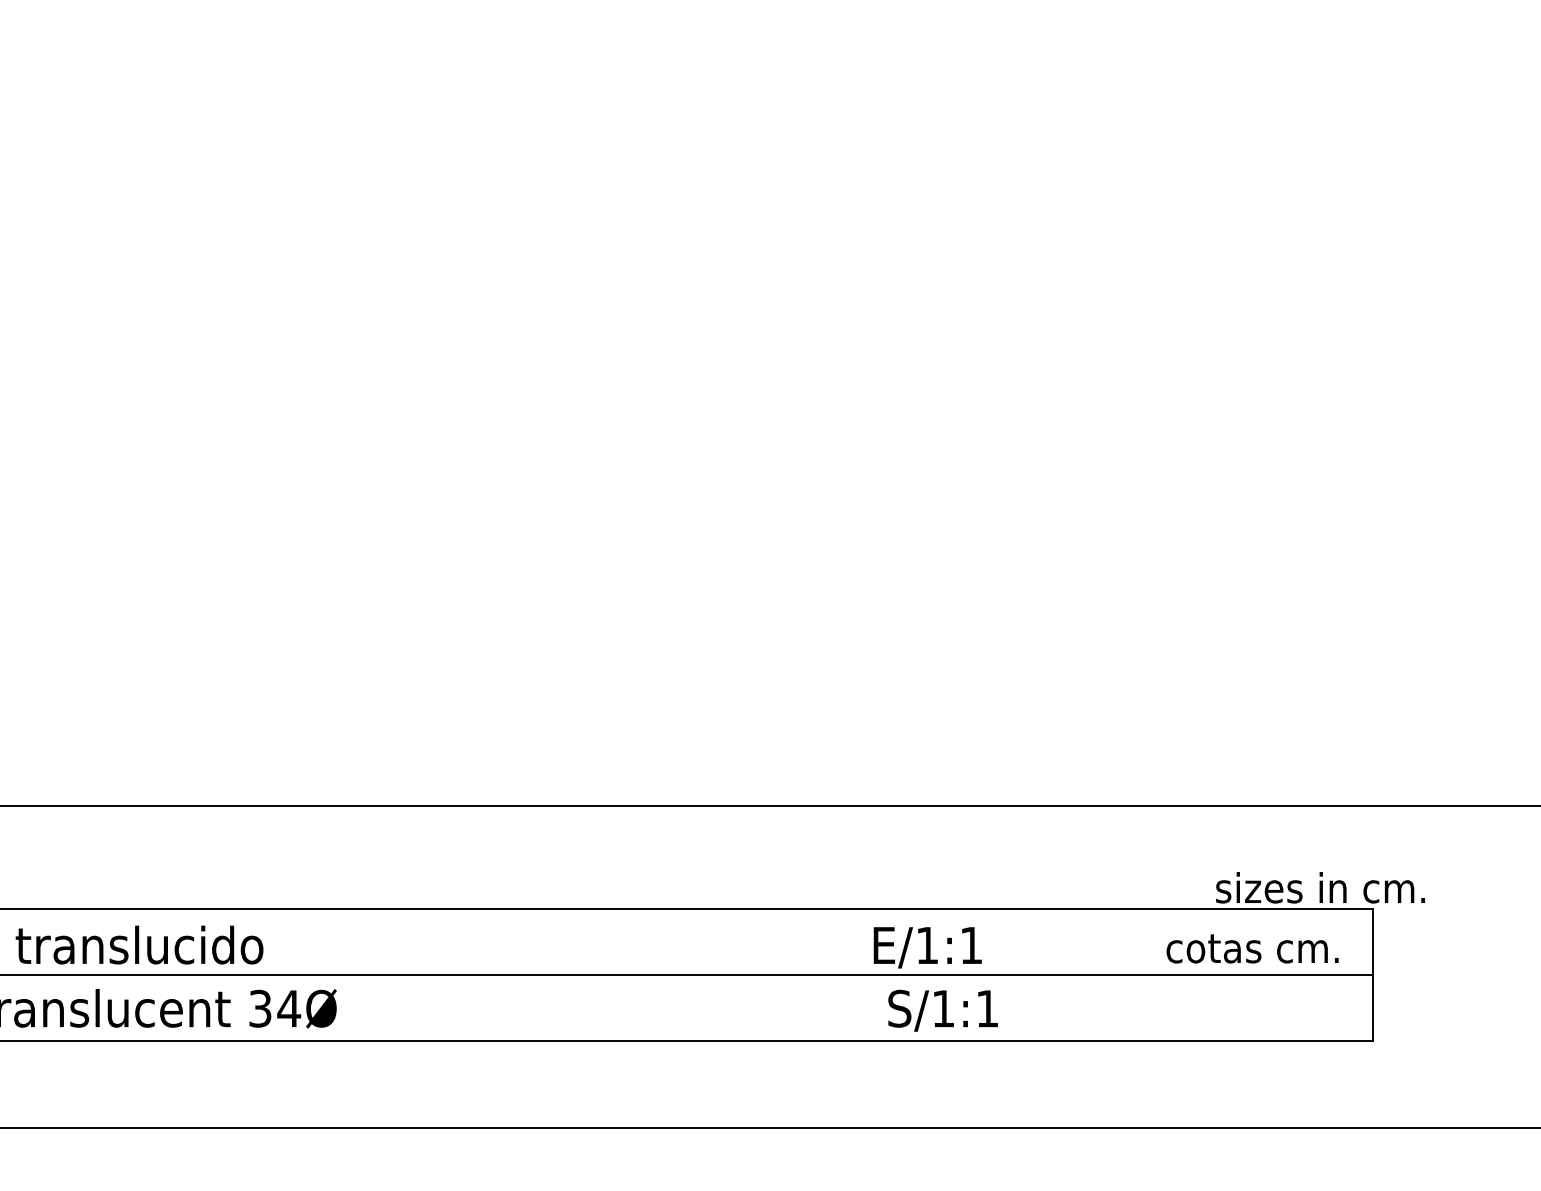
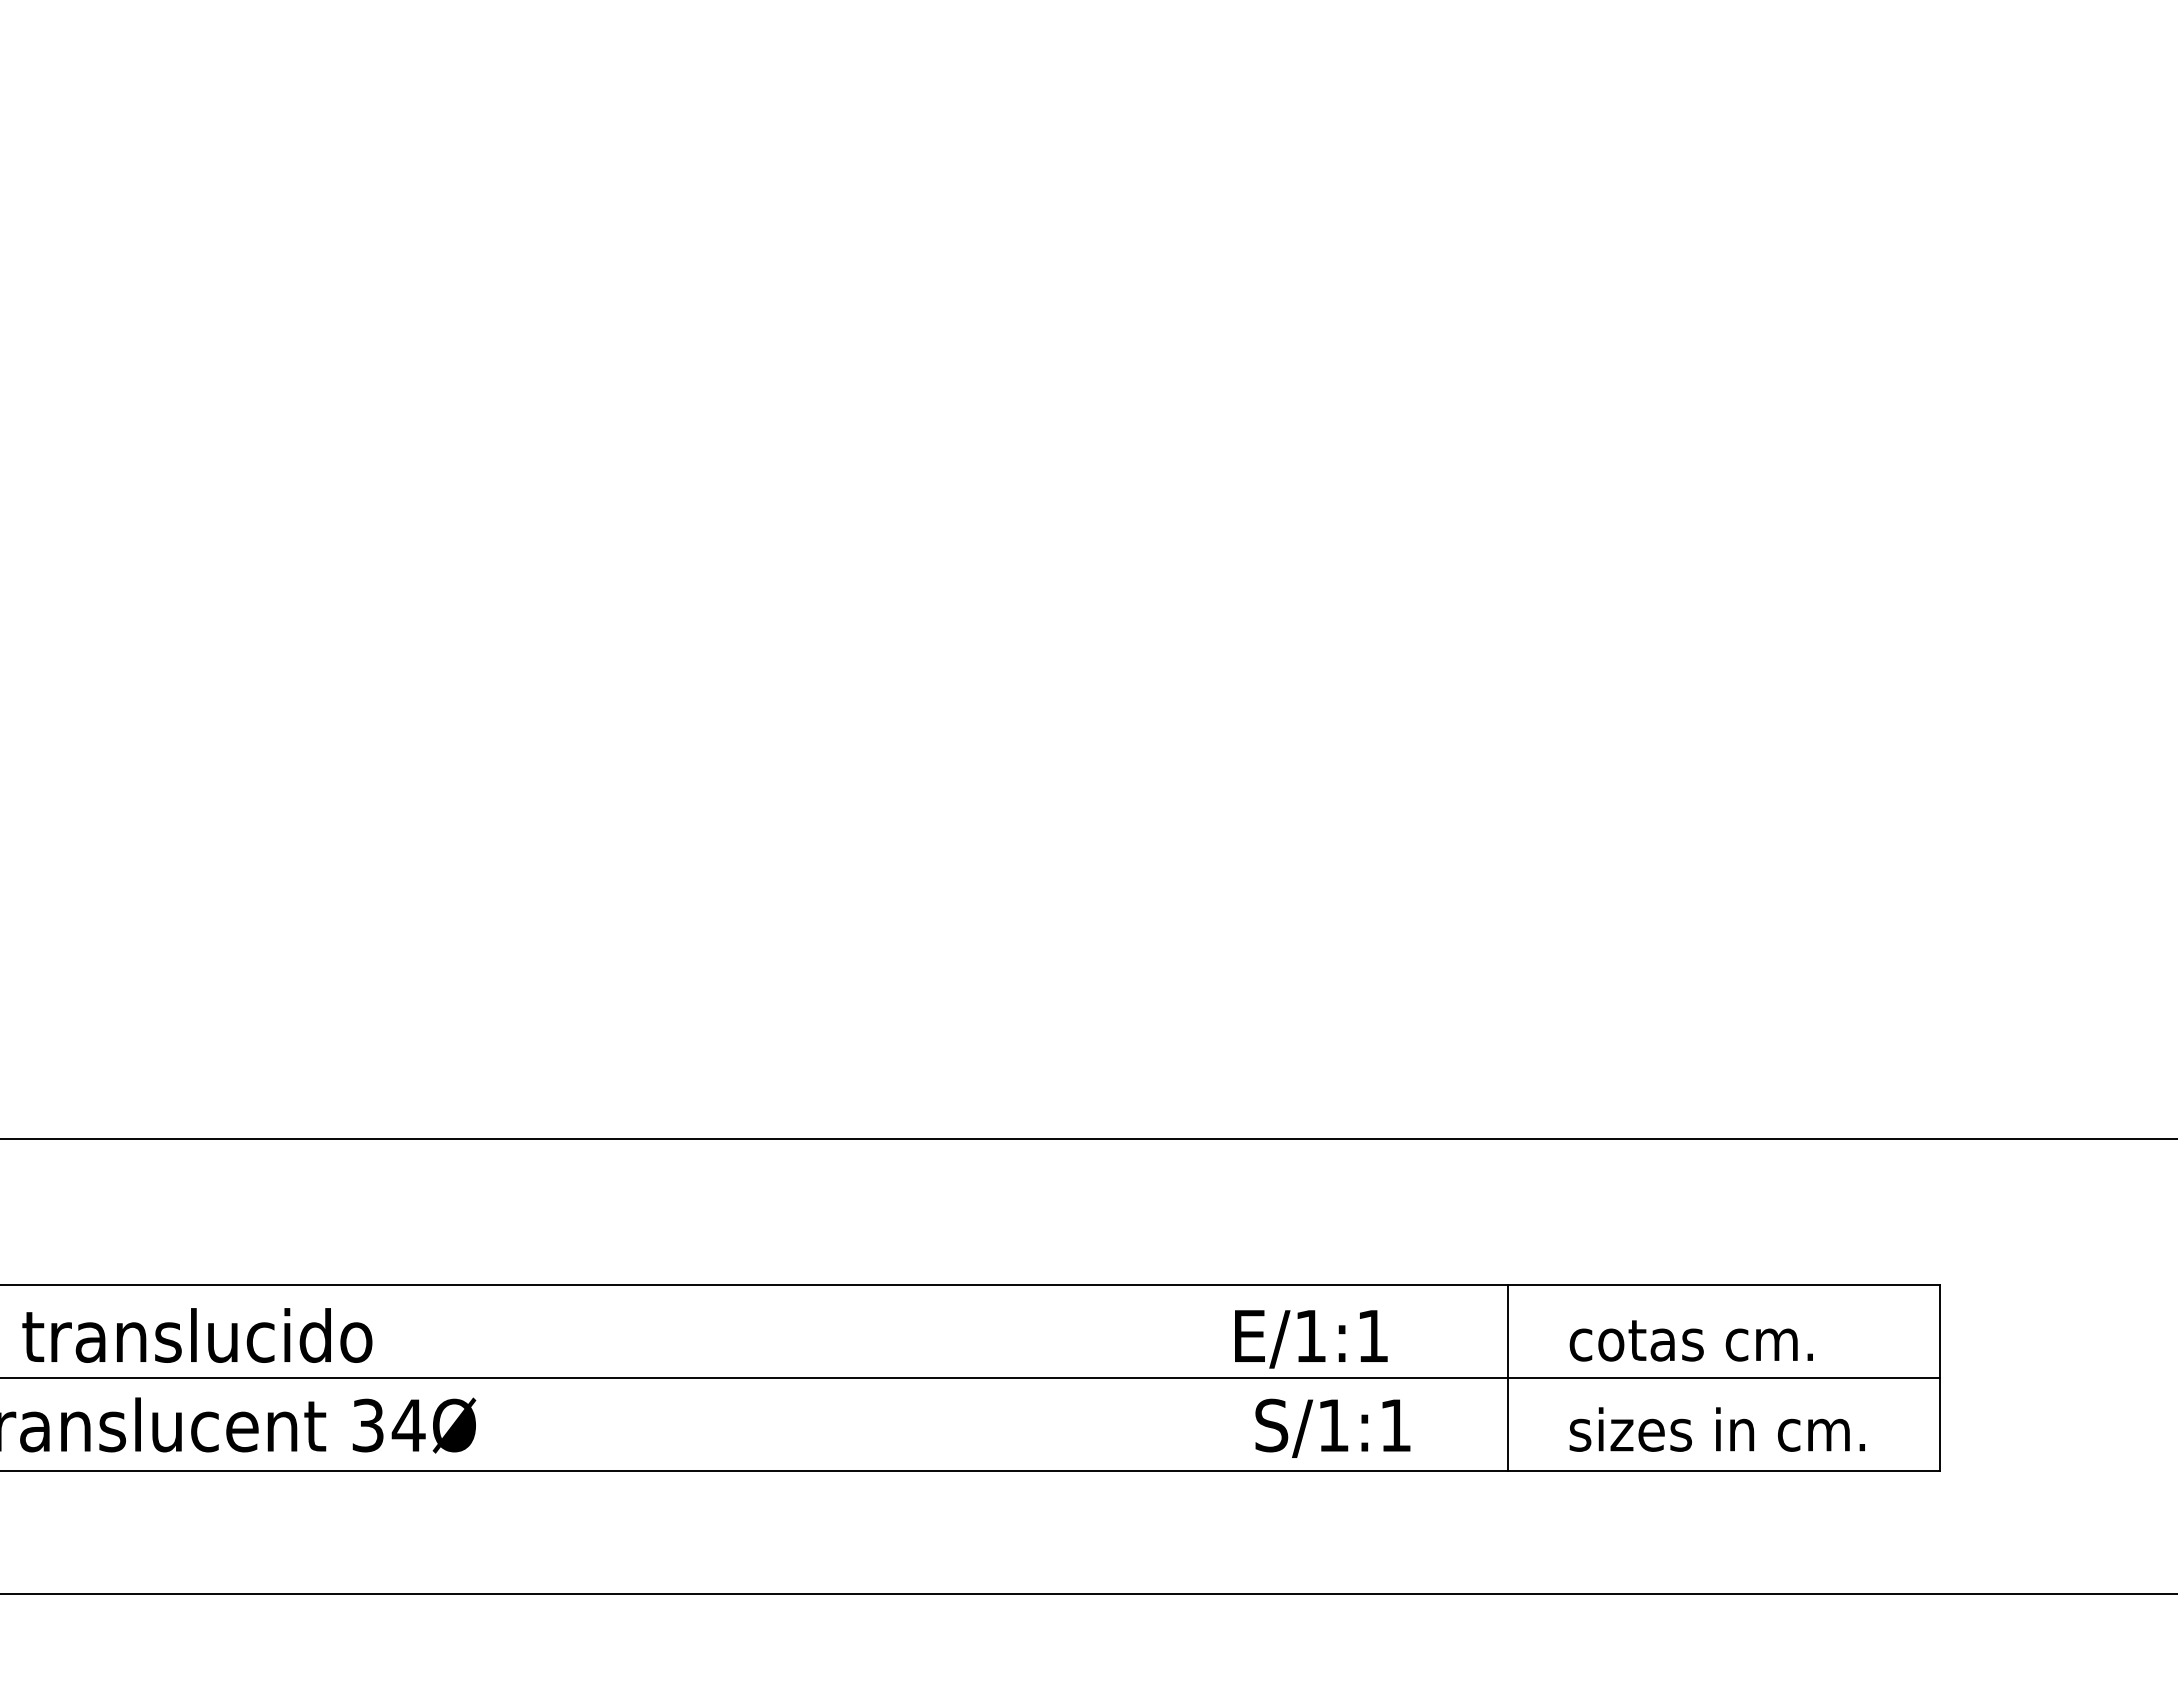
text: (1319, 887) -> (1716, 1429), moved
text: (1252, 948) -> (1690, 1340), moved
line: (1067, 974) -> (1508, 1377), added

